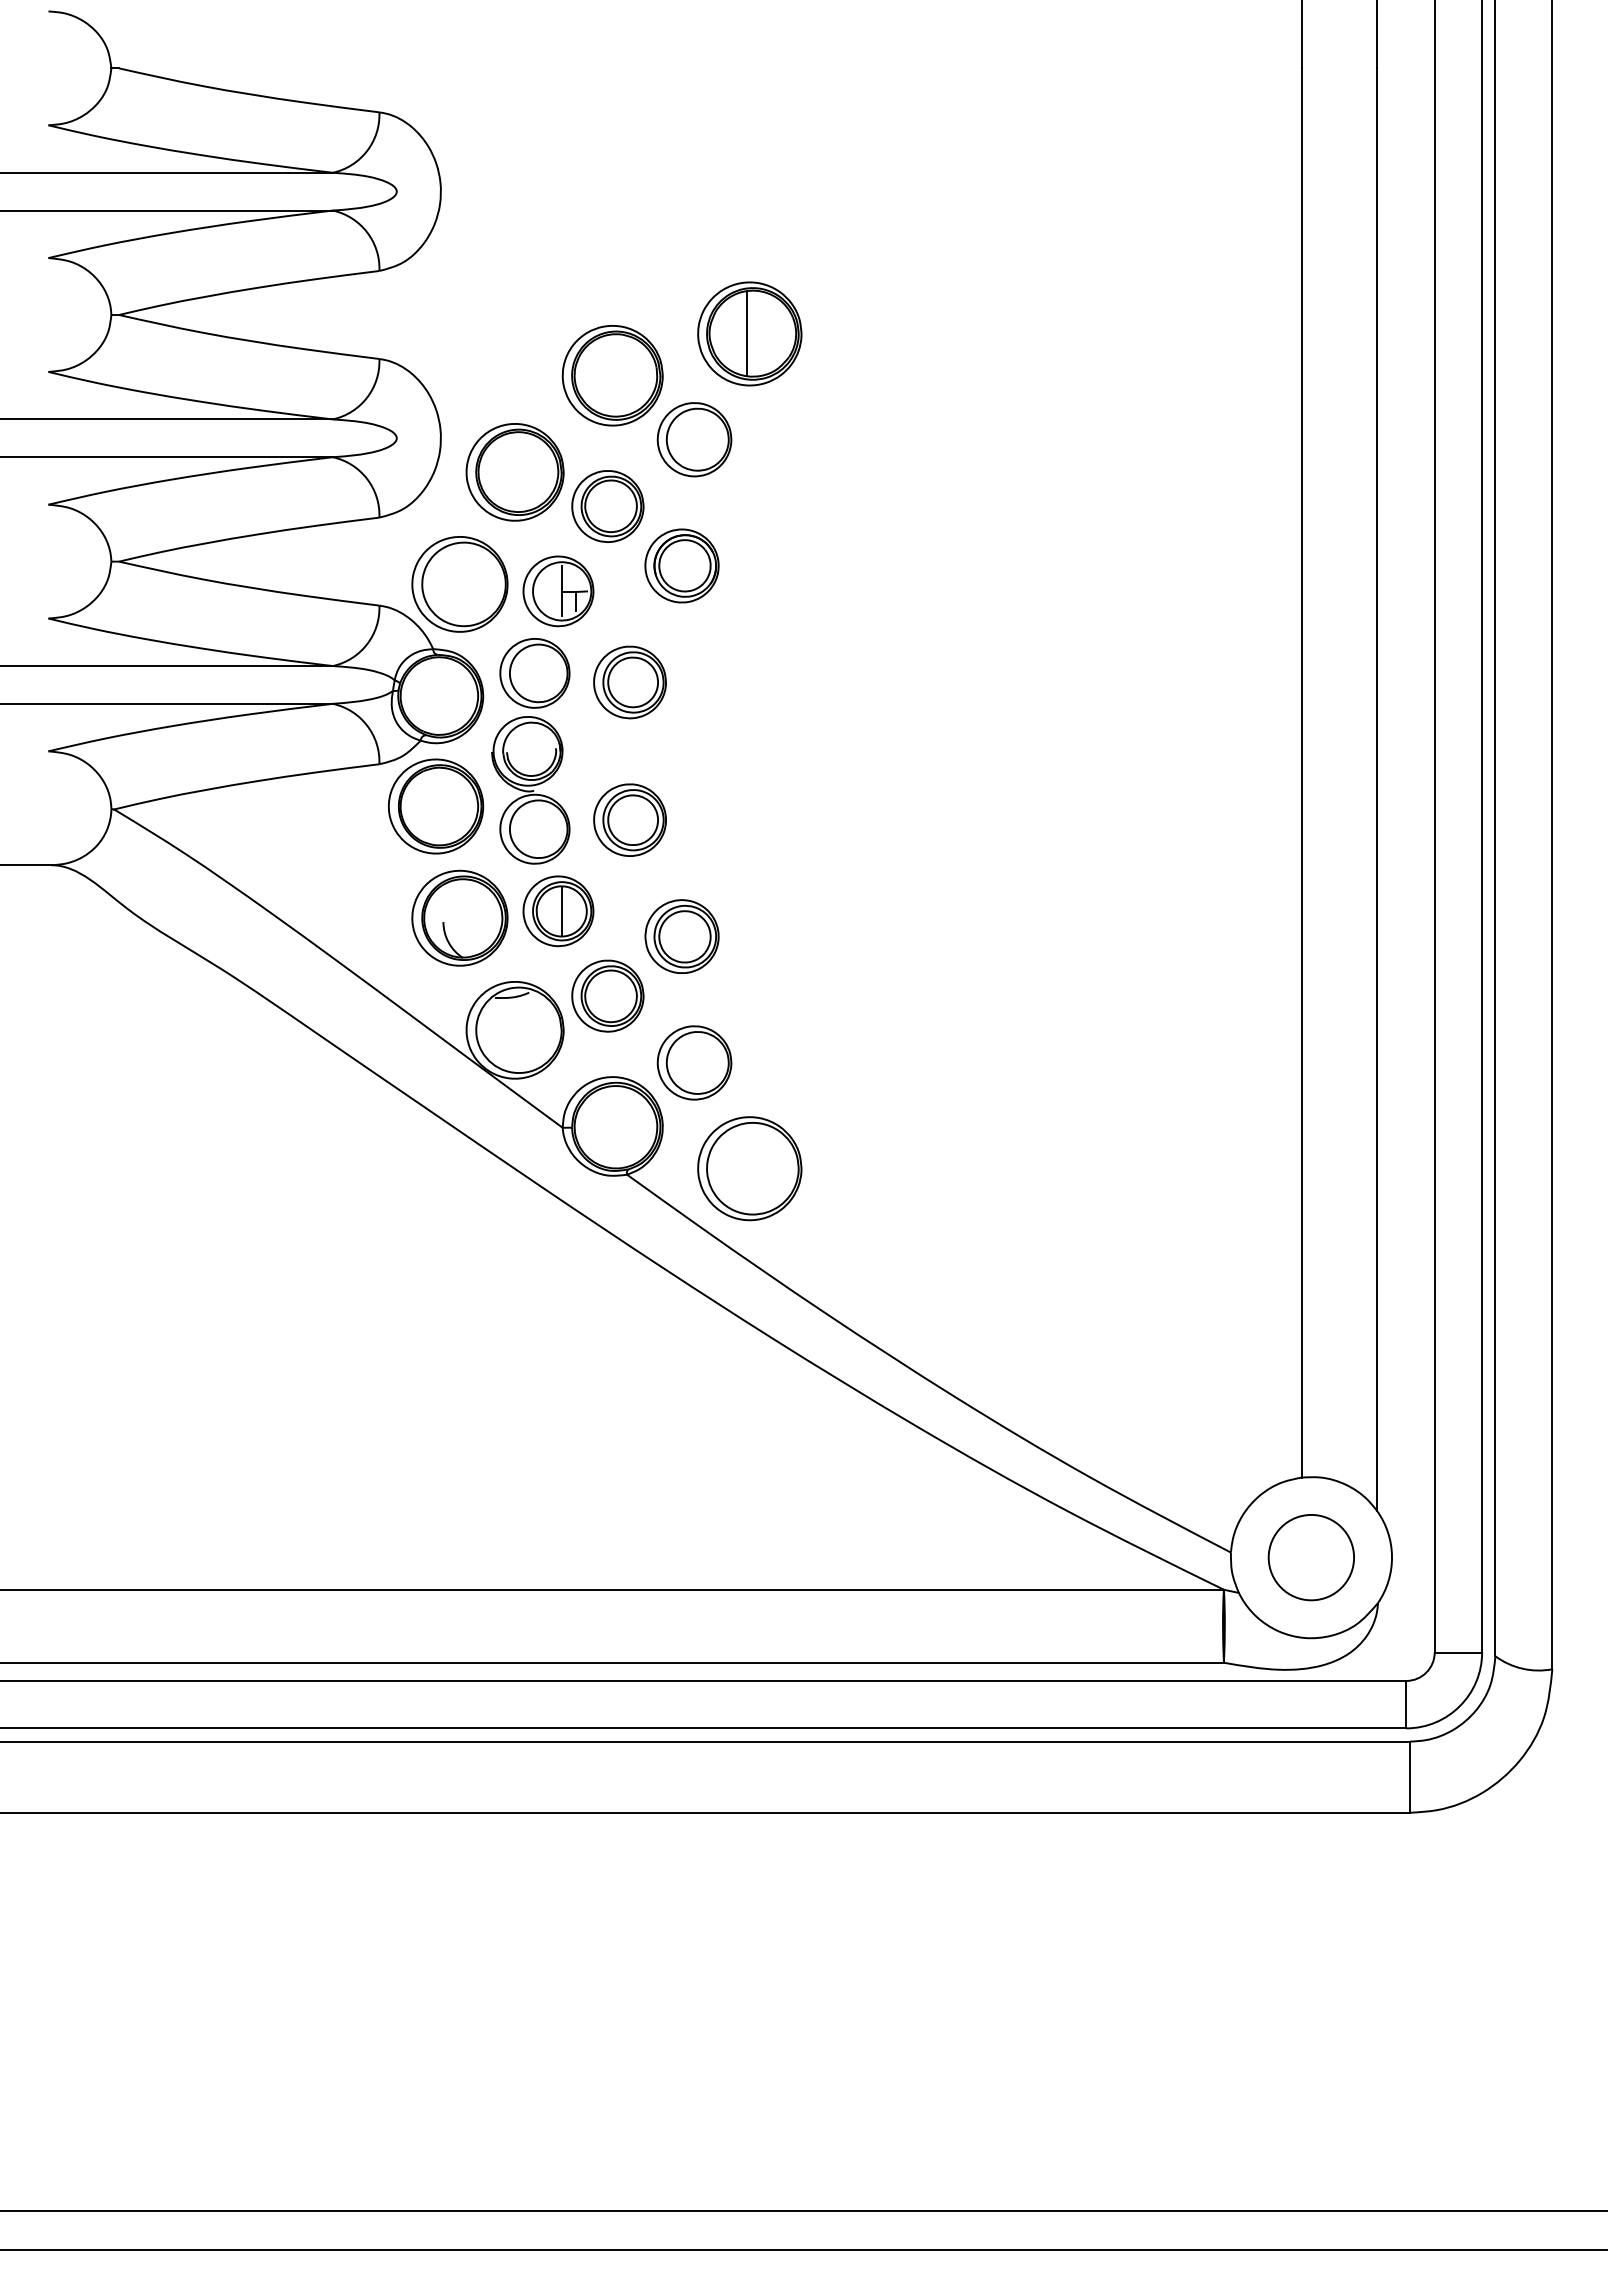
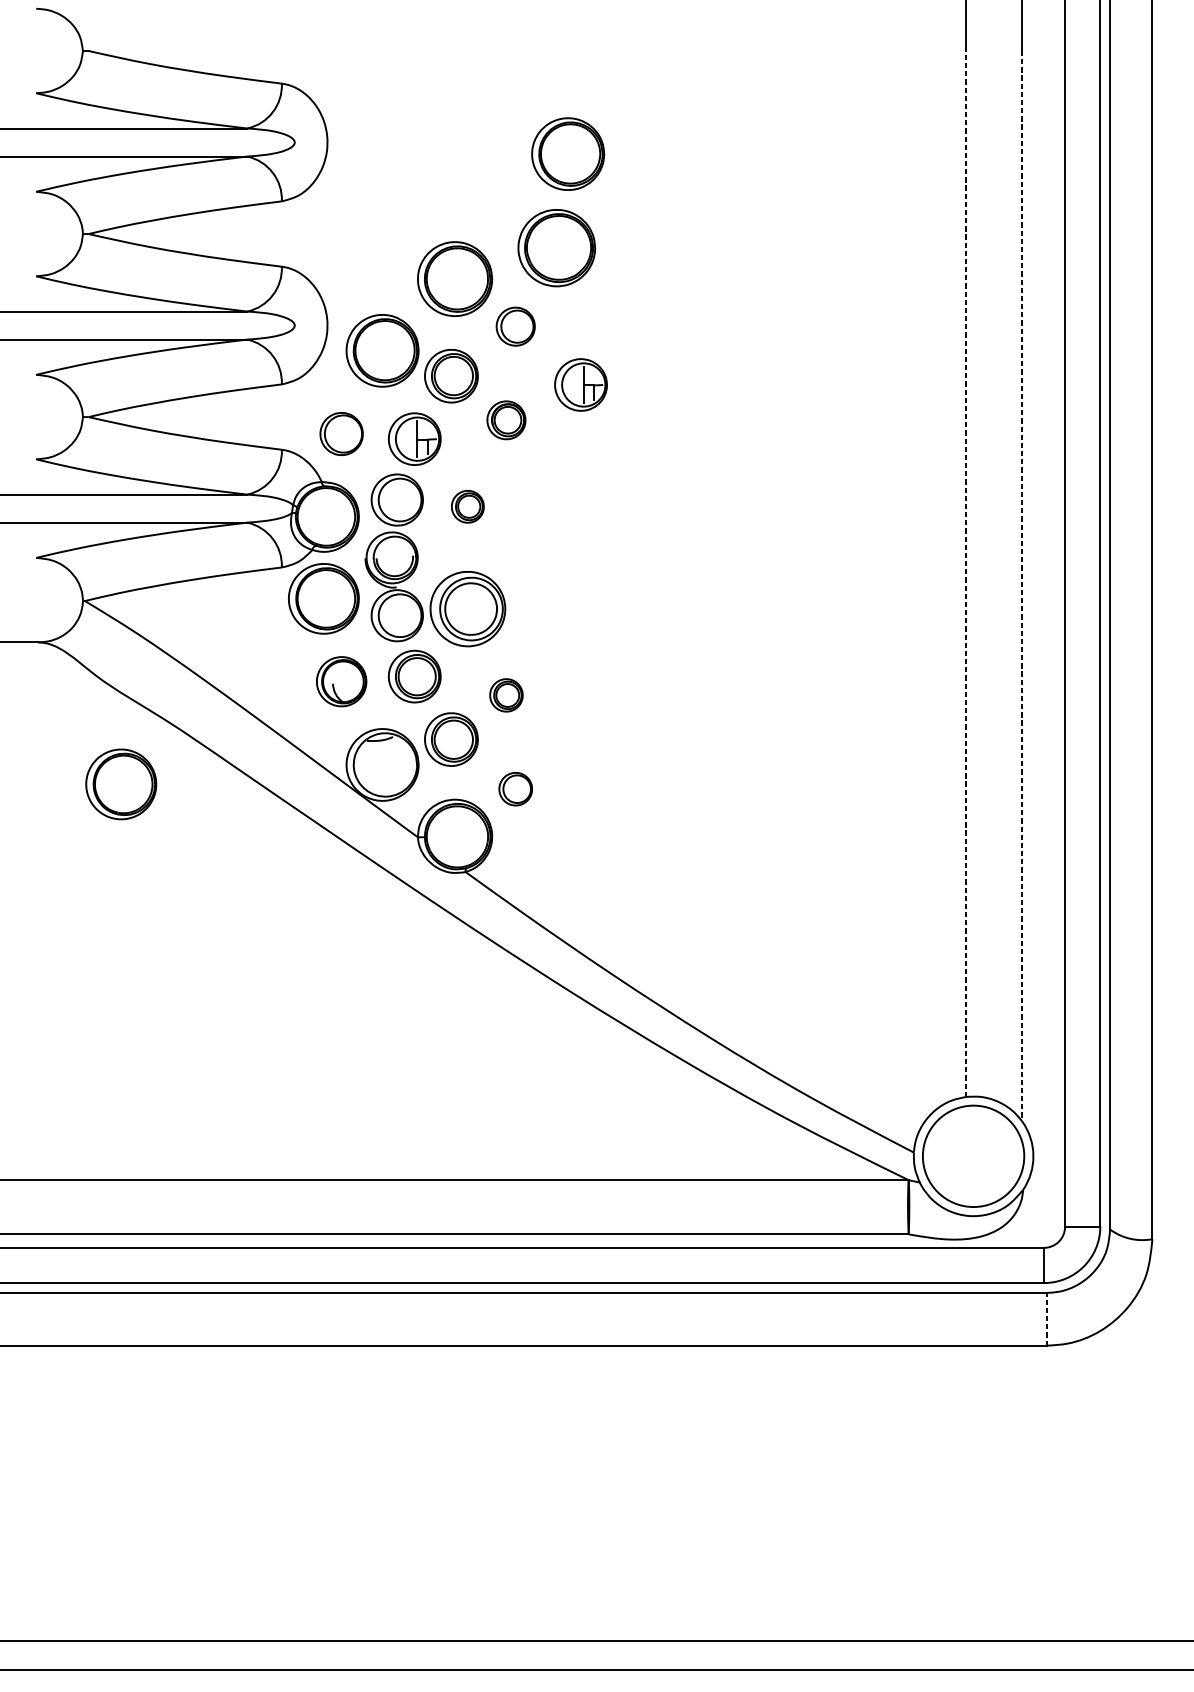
part: (764, 207) -> (567, 154), added
line: (746, 333) -> (554, 247), removed
part: (694, 439) -> (515, 326), size x0.7
part: (782, 518) -> (581, 385), added
part: (681, 565) -> (506, 419), size x0.7
part: (459, 584) -> (341, 434), size x0.6
part: (629, 682) -> (467, 506), size x0.6
line: (1301, 772) -> (966, 573), solid -> dashed
line: (1376, 790) -> (1021, 586), solid -> dashed
part: (629, 819) -> (467, 608), size x1.4
line: (562, 911) -> (417, 676), removed
part: (459, 917) -> (341, 681), size x0.7
part: (681, 936) -> (506, 695), size x0.6
part: (162, 1056) -> (120, 784), added
part: (694, 1062) -> (515, 788), size x0.6
part: (749, 1168) -> (556, 867), removed
circle: (1311, 1557) -> (973, 1156), size x1.6
line: (1410, 1777) -> (1047, 1319), solid -> dashed

